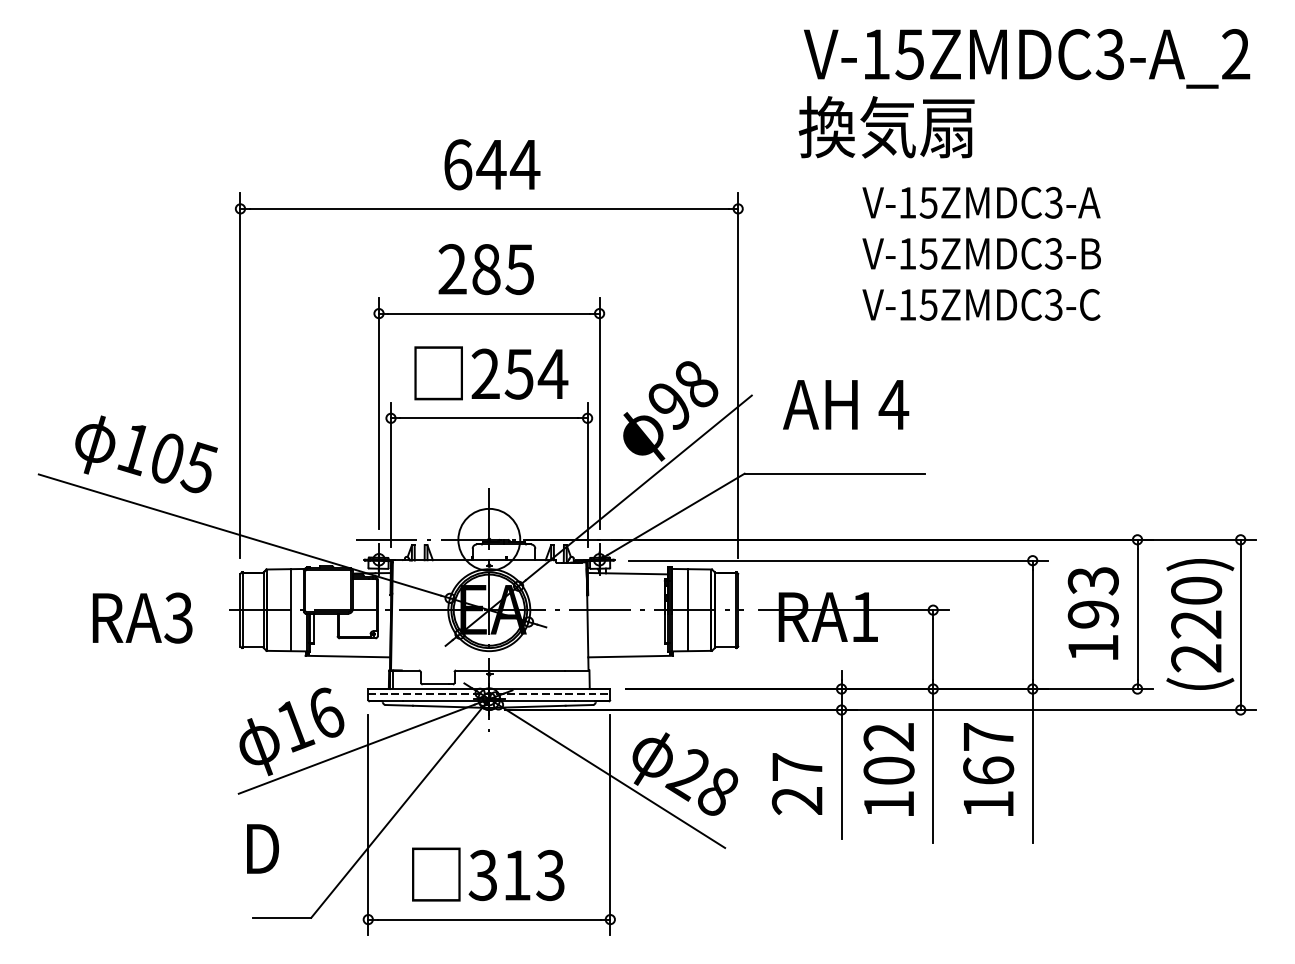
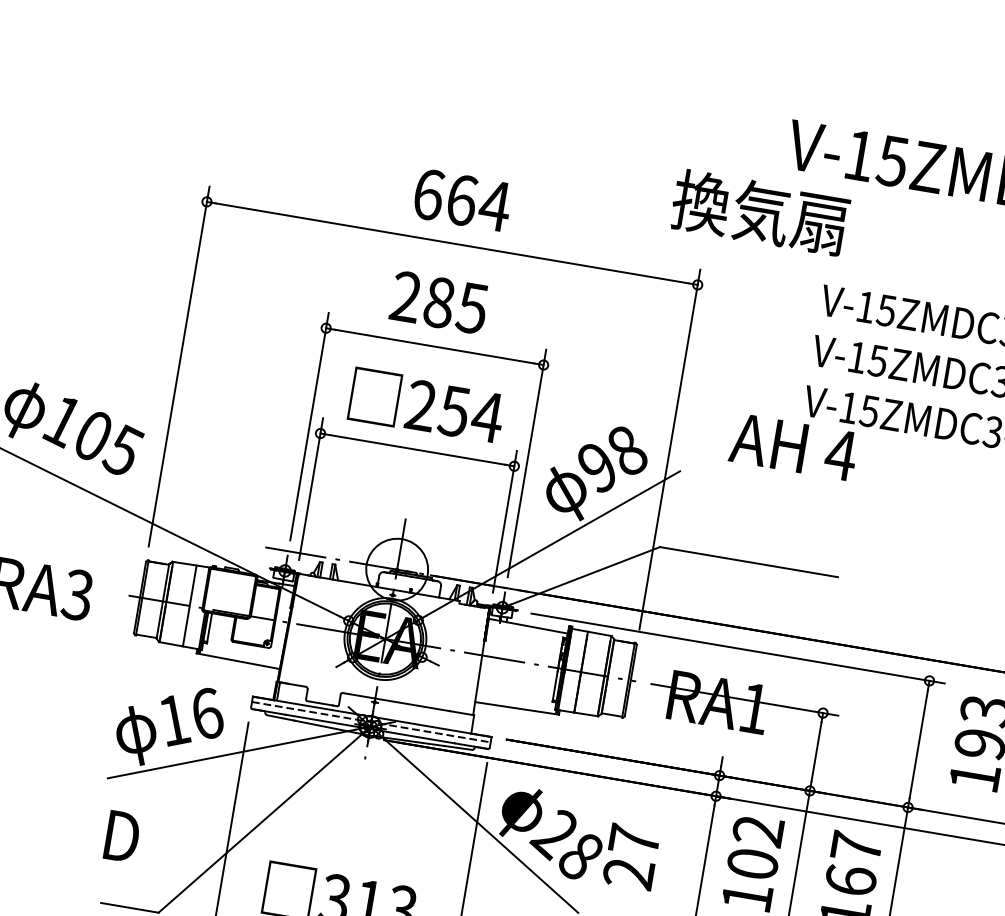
text: (886, 127) -> (759, 212), moved
text: (491, 164) -> (461, 199), 644 -> 664
text: (846, 404) -> (794, 446), moved
text: (797, 783) -> (631, 856), moved

